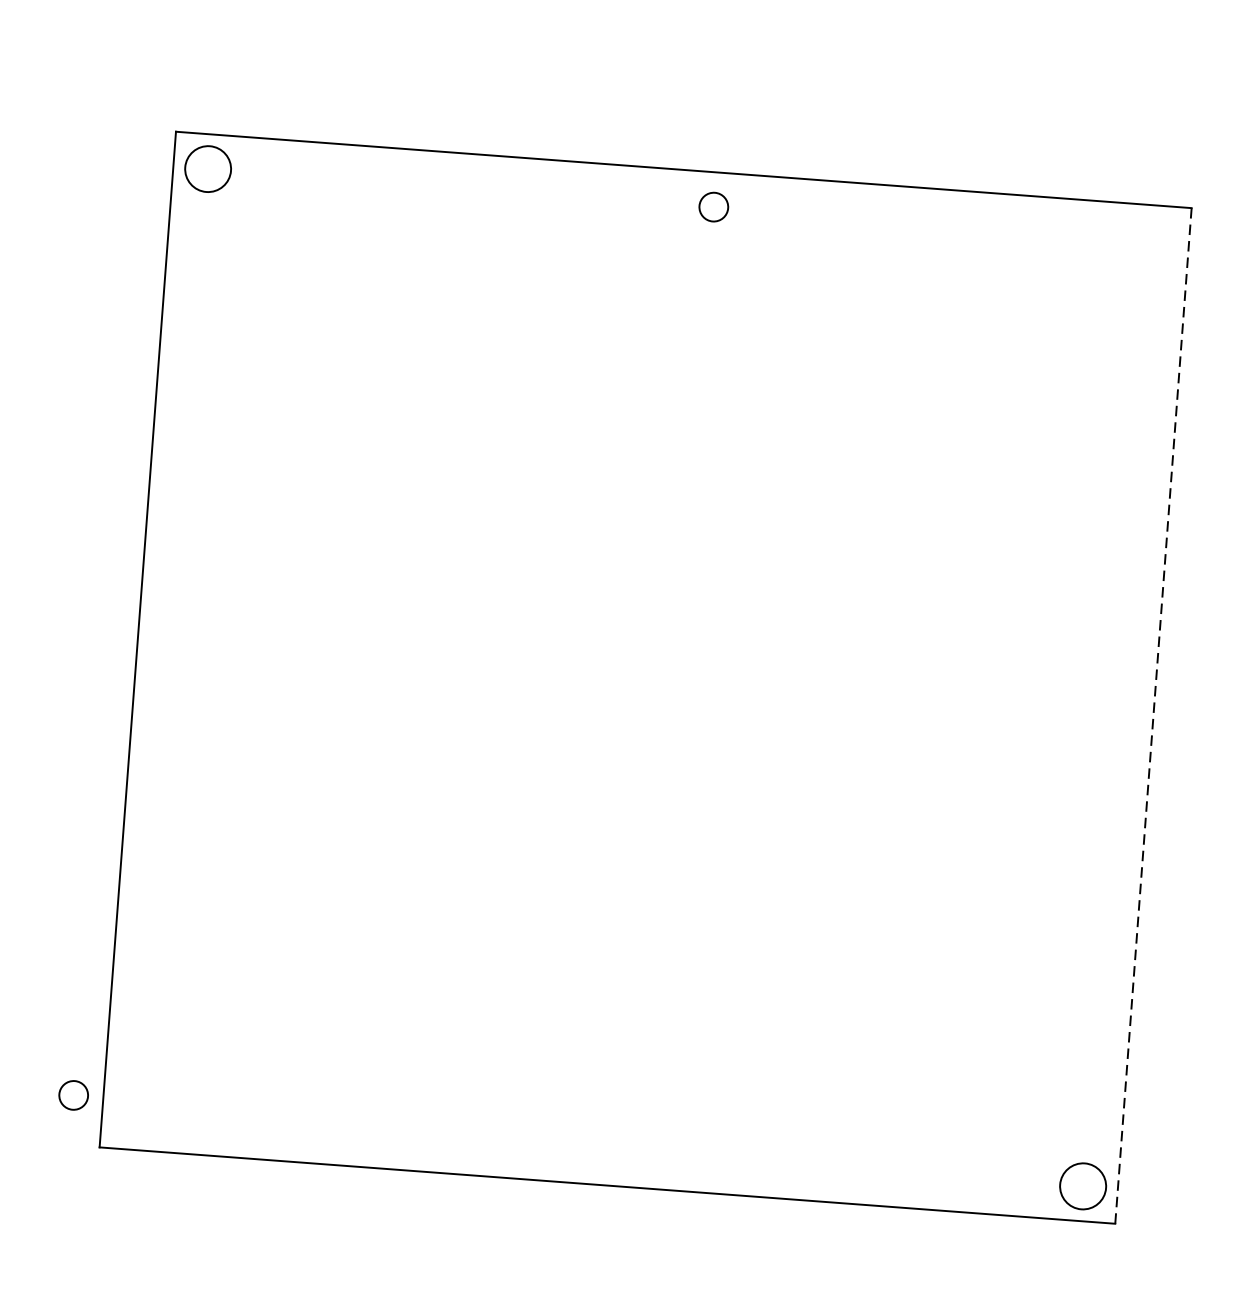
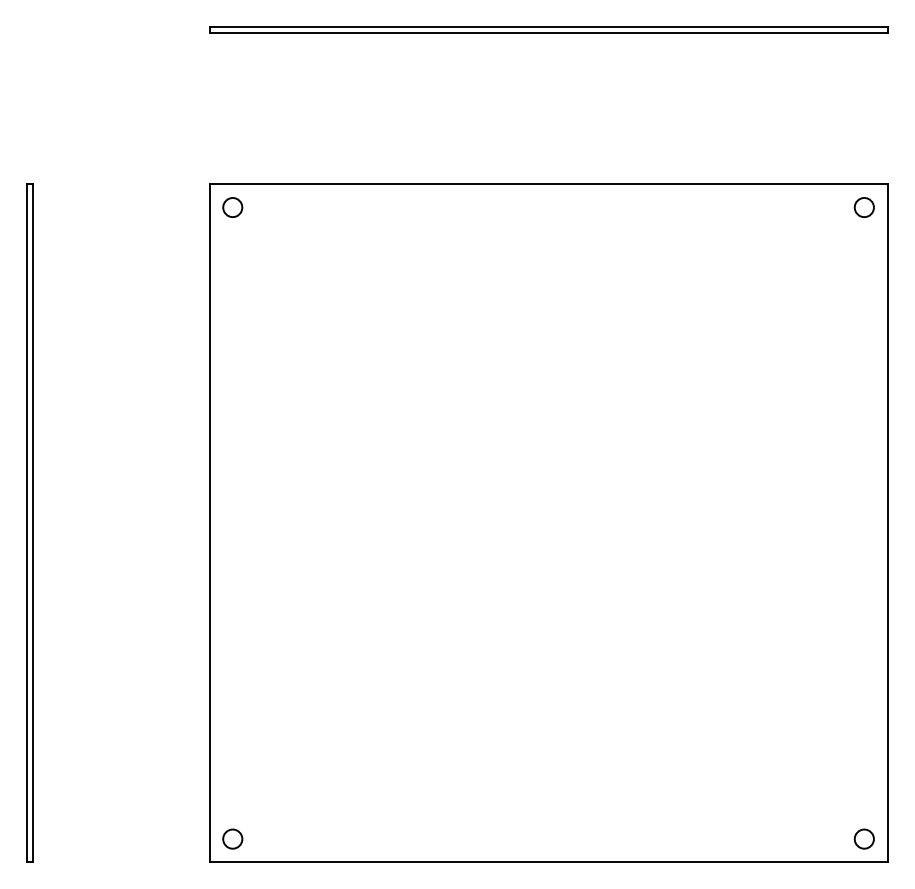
circle: (207, 168) -> (232, 207), size x0.62
circle: (712, 206) -> (863, 207), moved
line: (1153, 716) -> (887, 523), dashed -> solid
circle: (73, 1094) -> (232, 838), moved
circle: (1081, 1185) -> (863, 838), size x0.62

